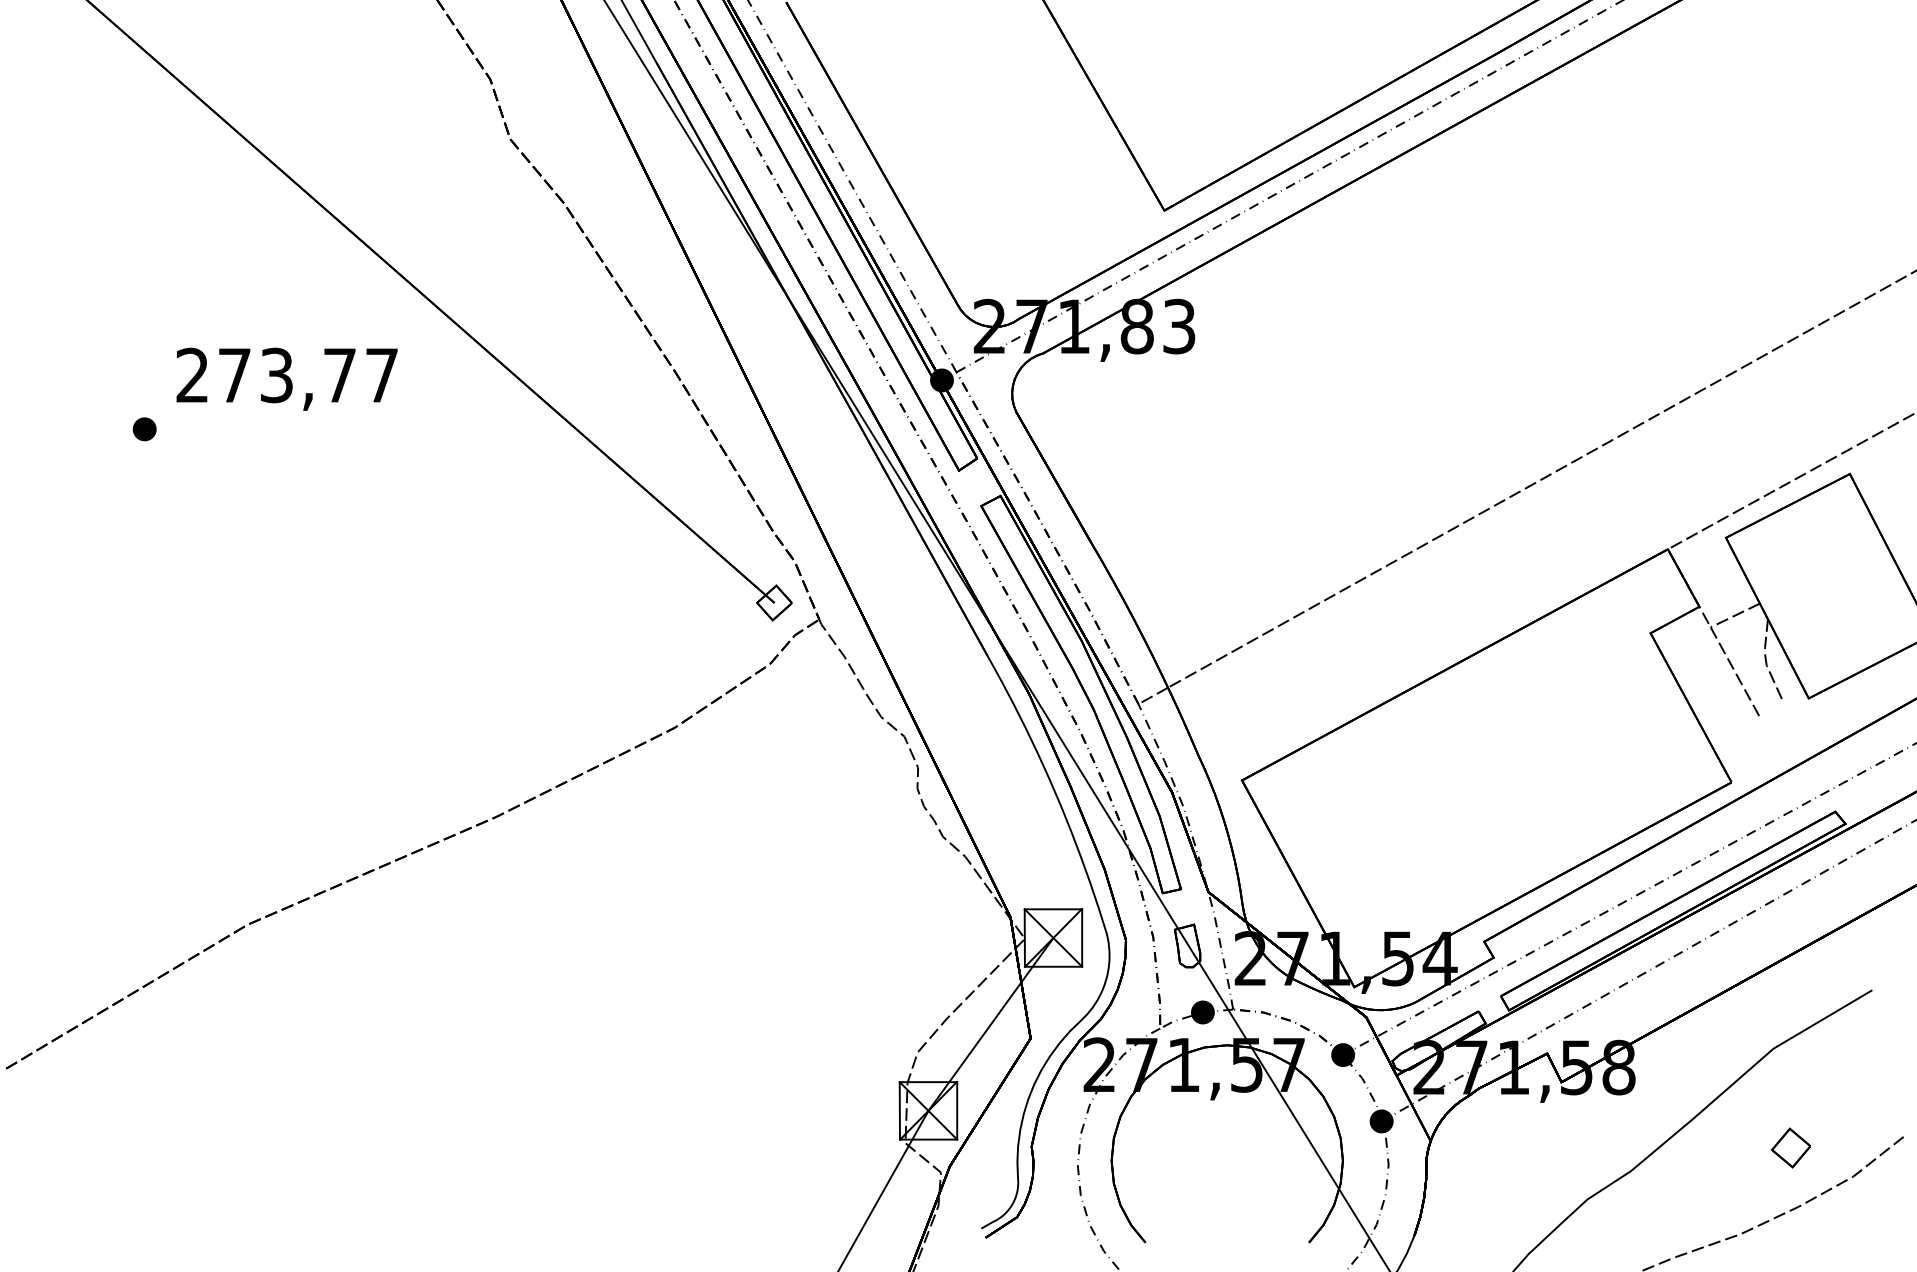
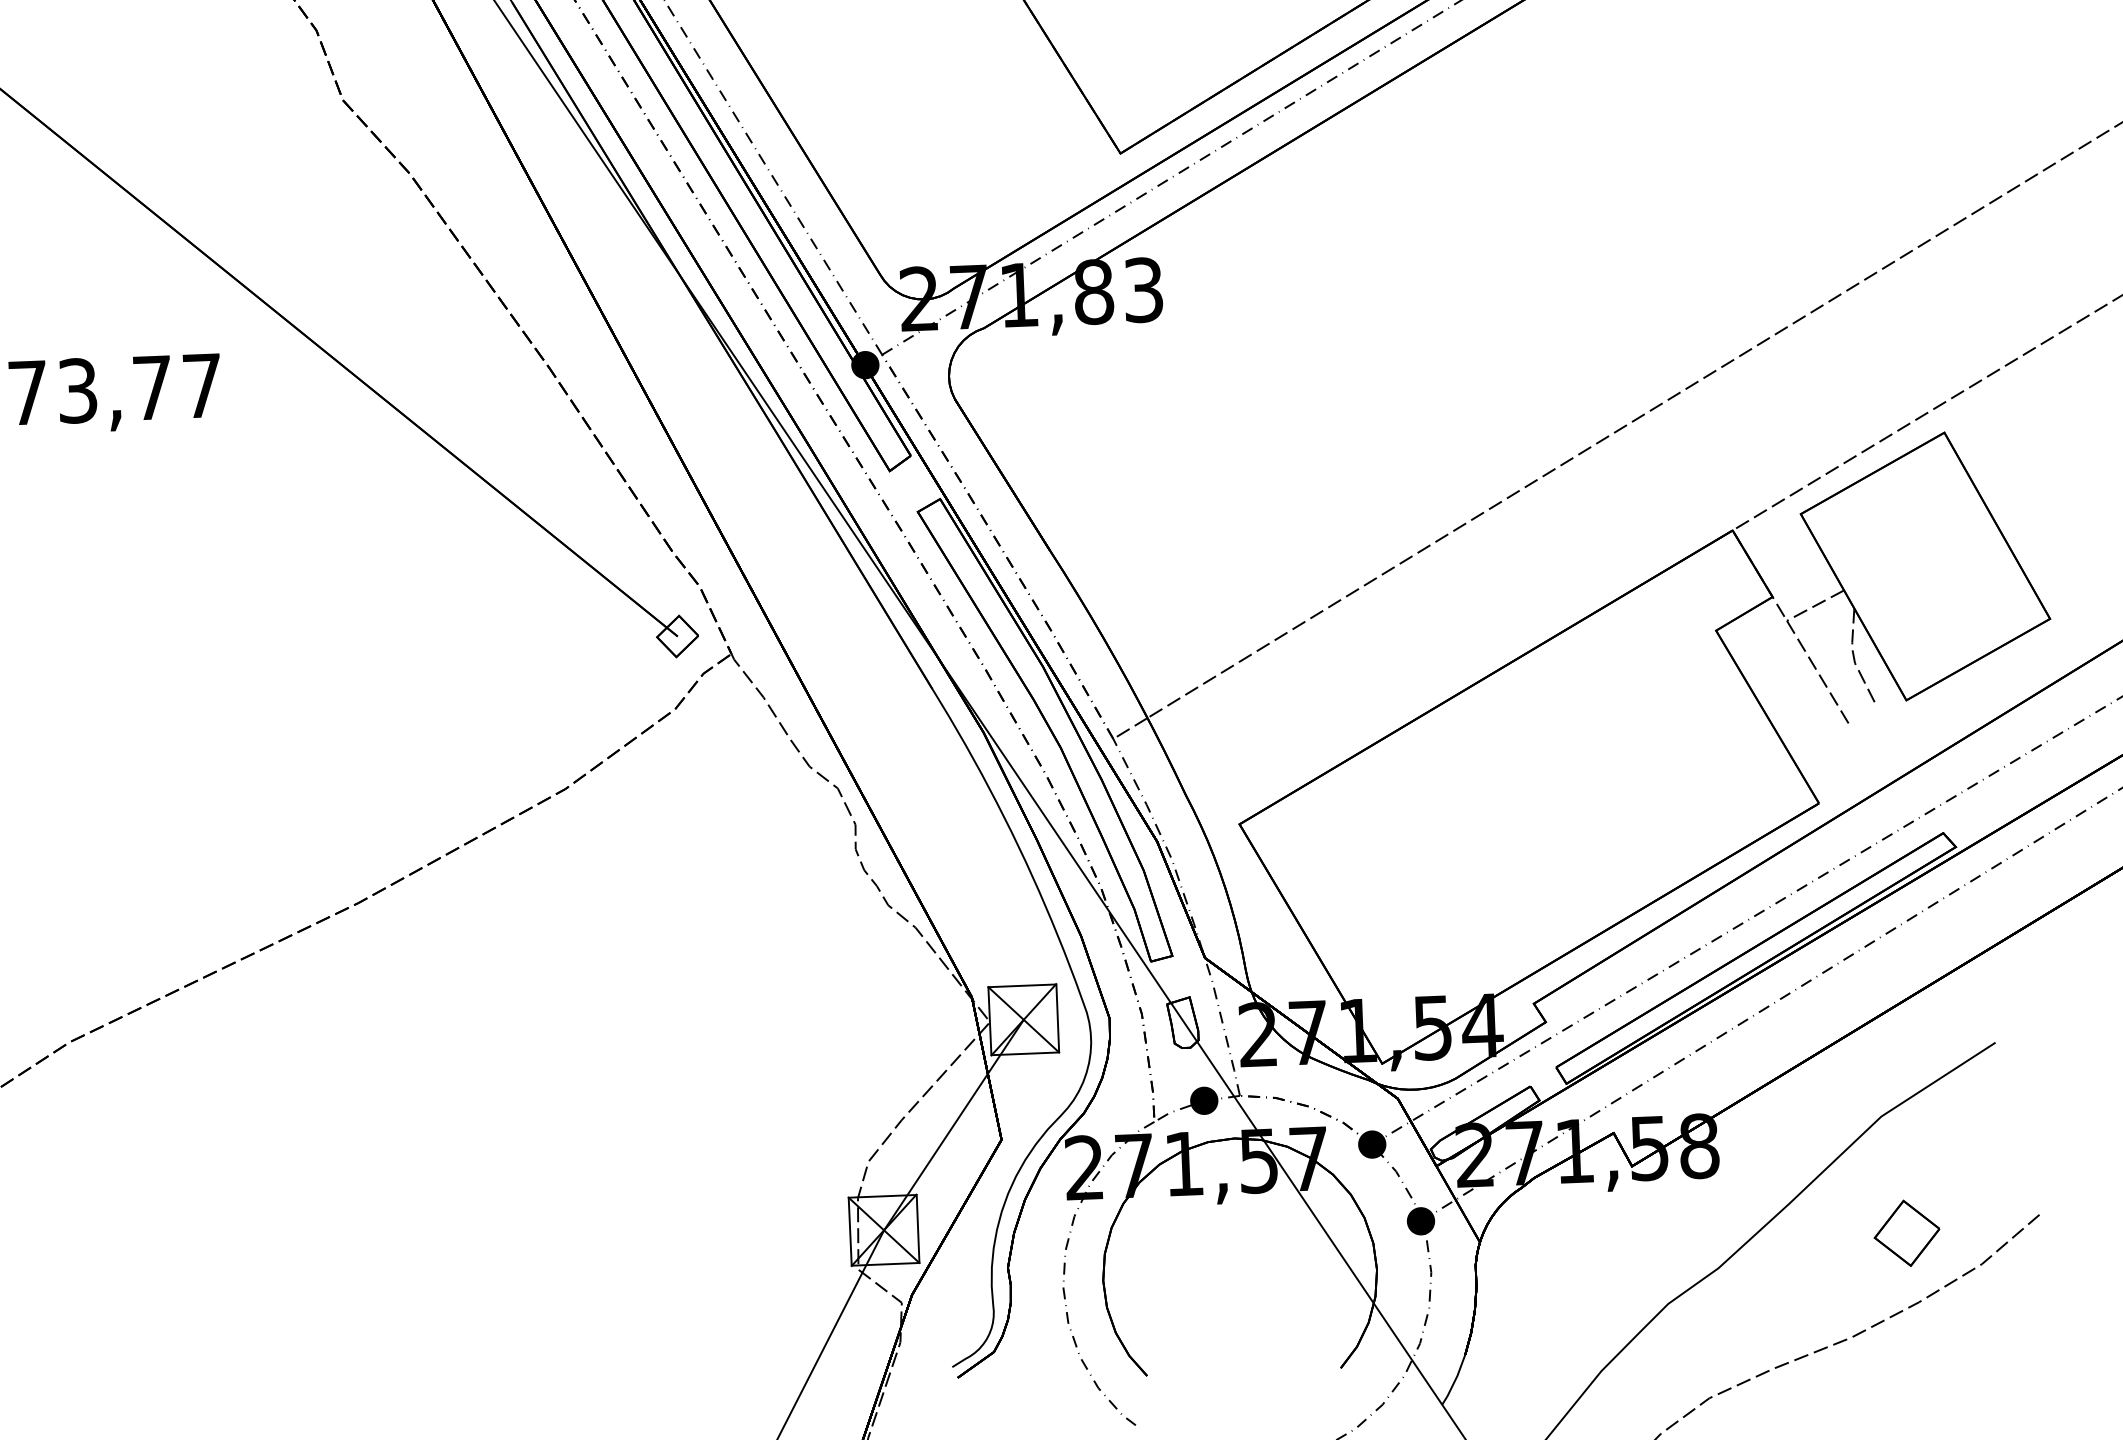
part: (1790, 1147) -> (1906, 1232), size x1.43

